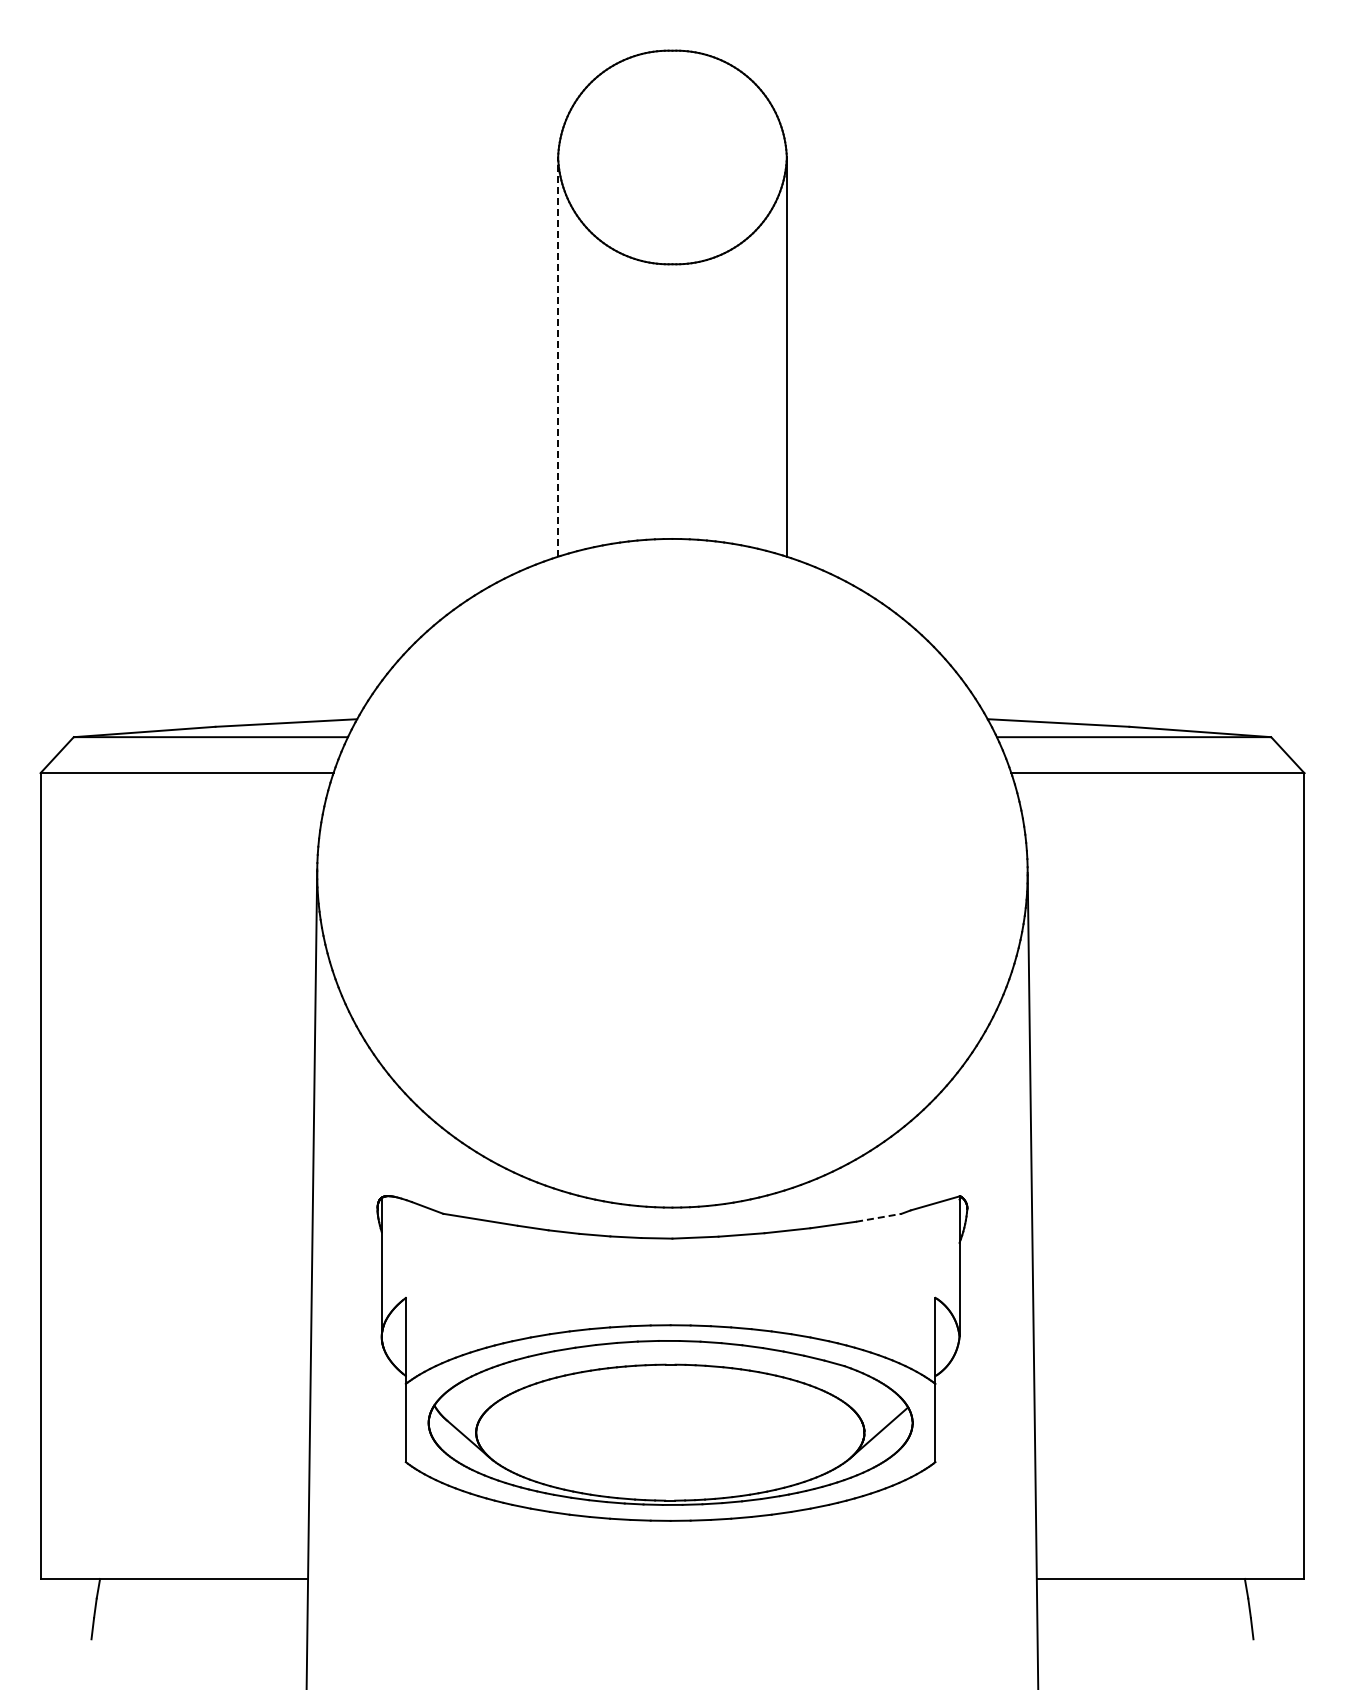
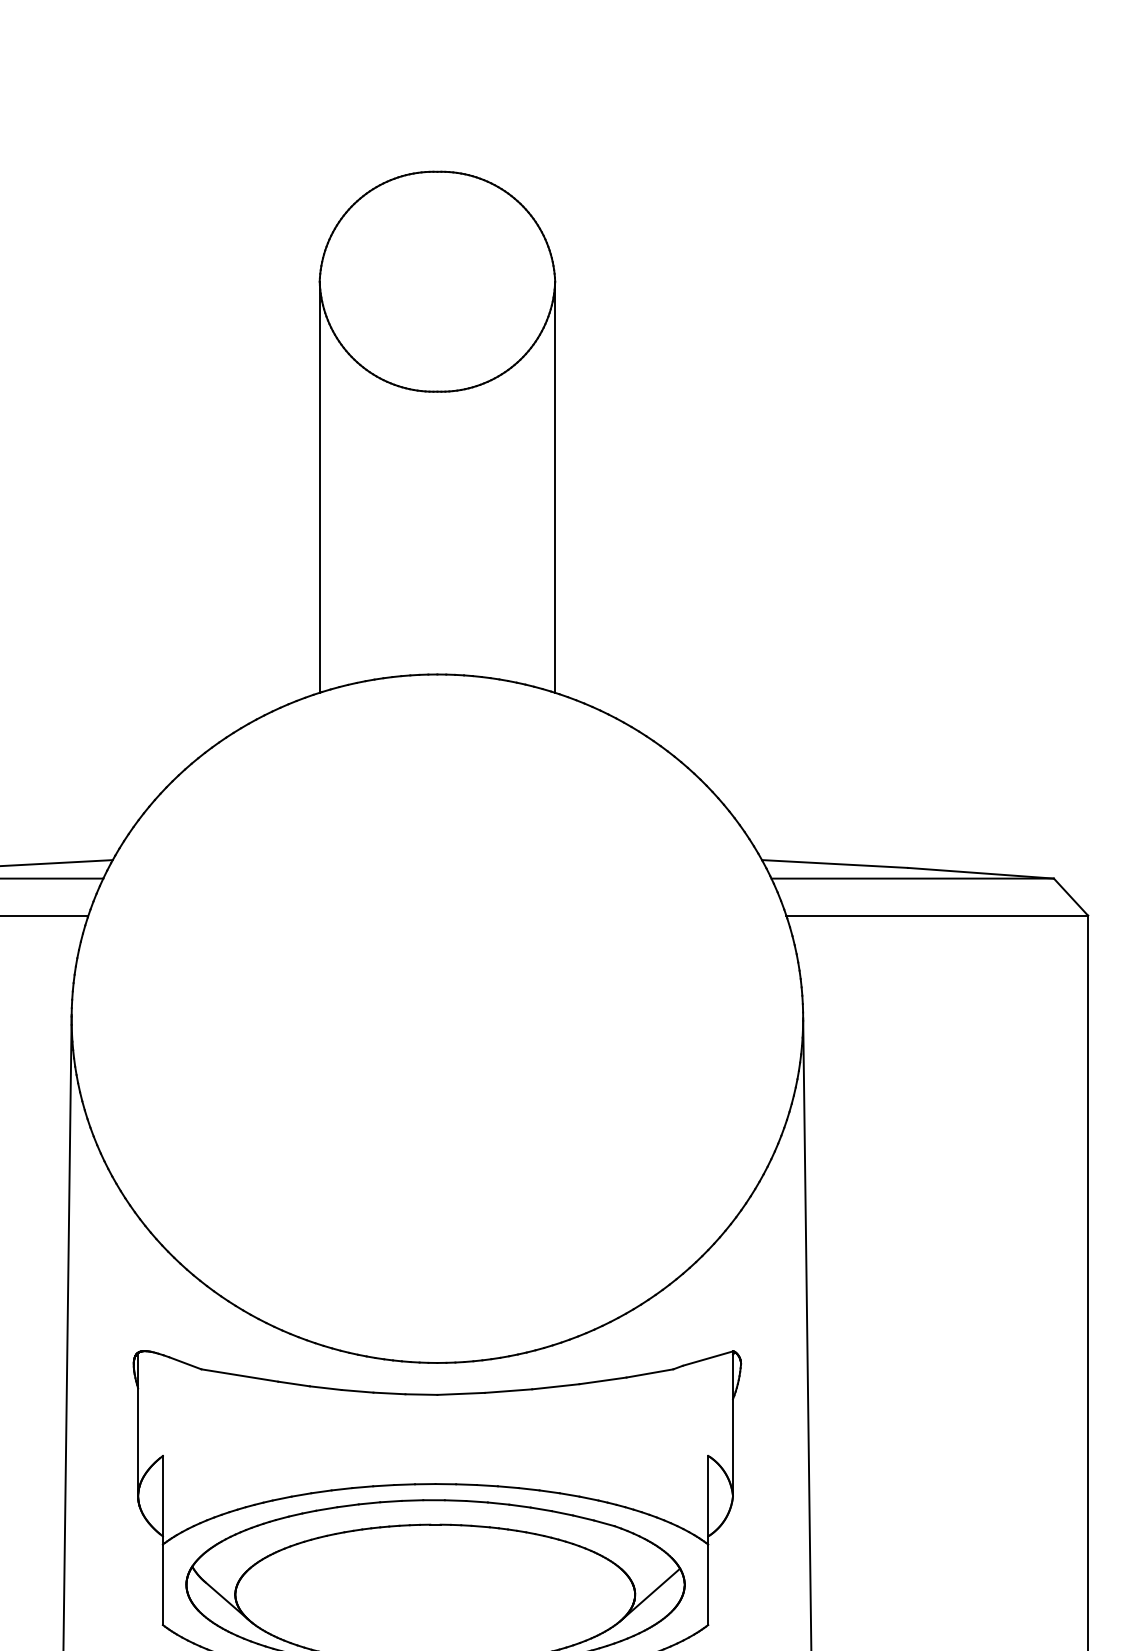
line: (558, 357) -> (320, 487), dashed -> solid
line: (879, 1217) -> (650, 1373), dashed -> solid

